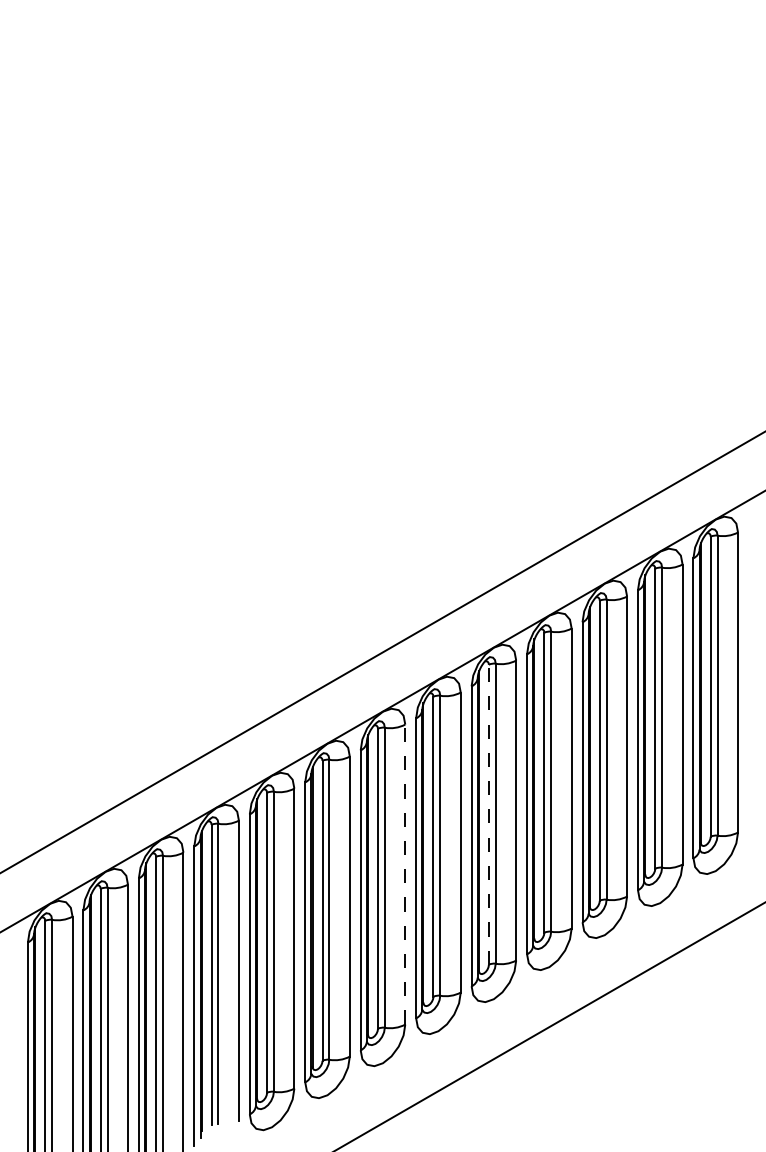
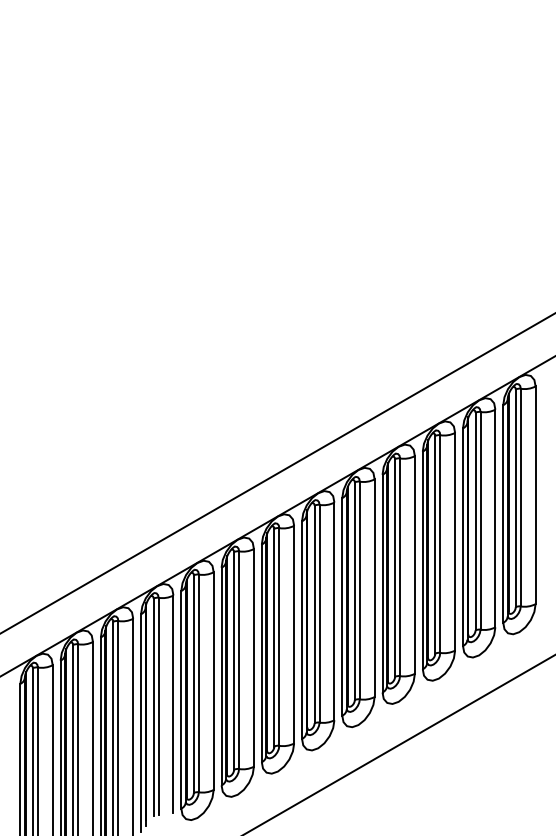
line: (488, 815) -> (354, 591), dashed -> solid
line: (405, 874) -> (294, 634), dashed -> solid

